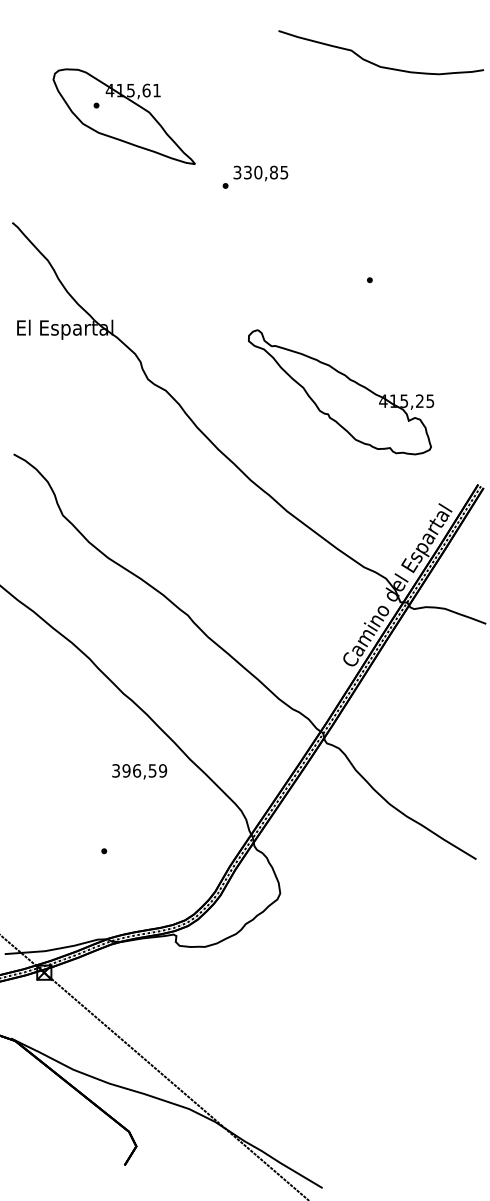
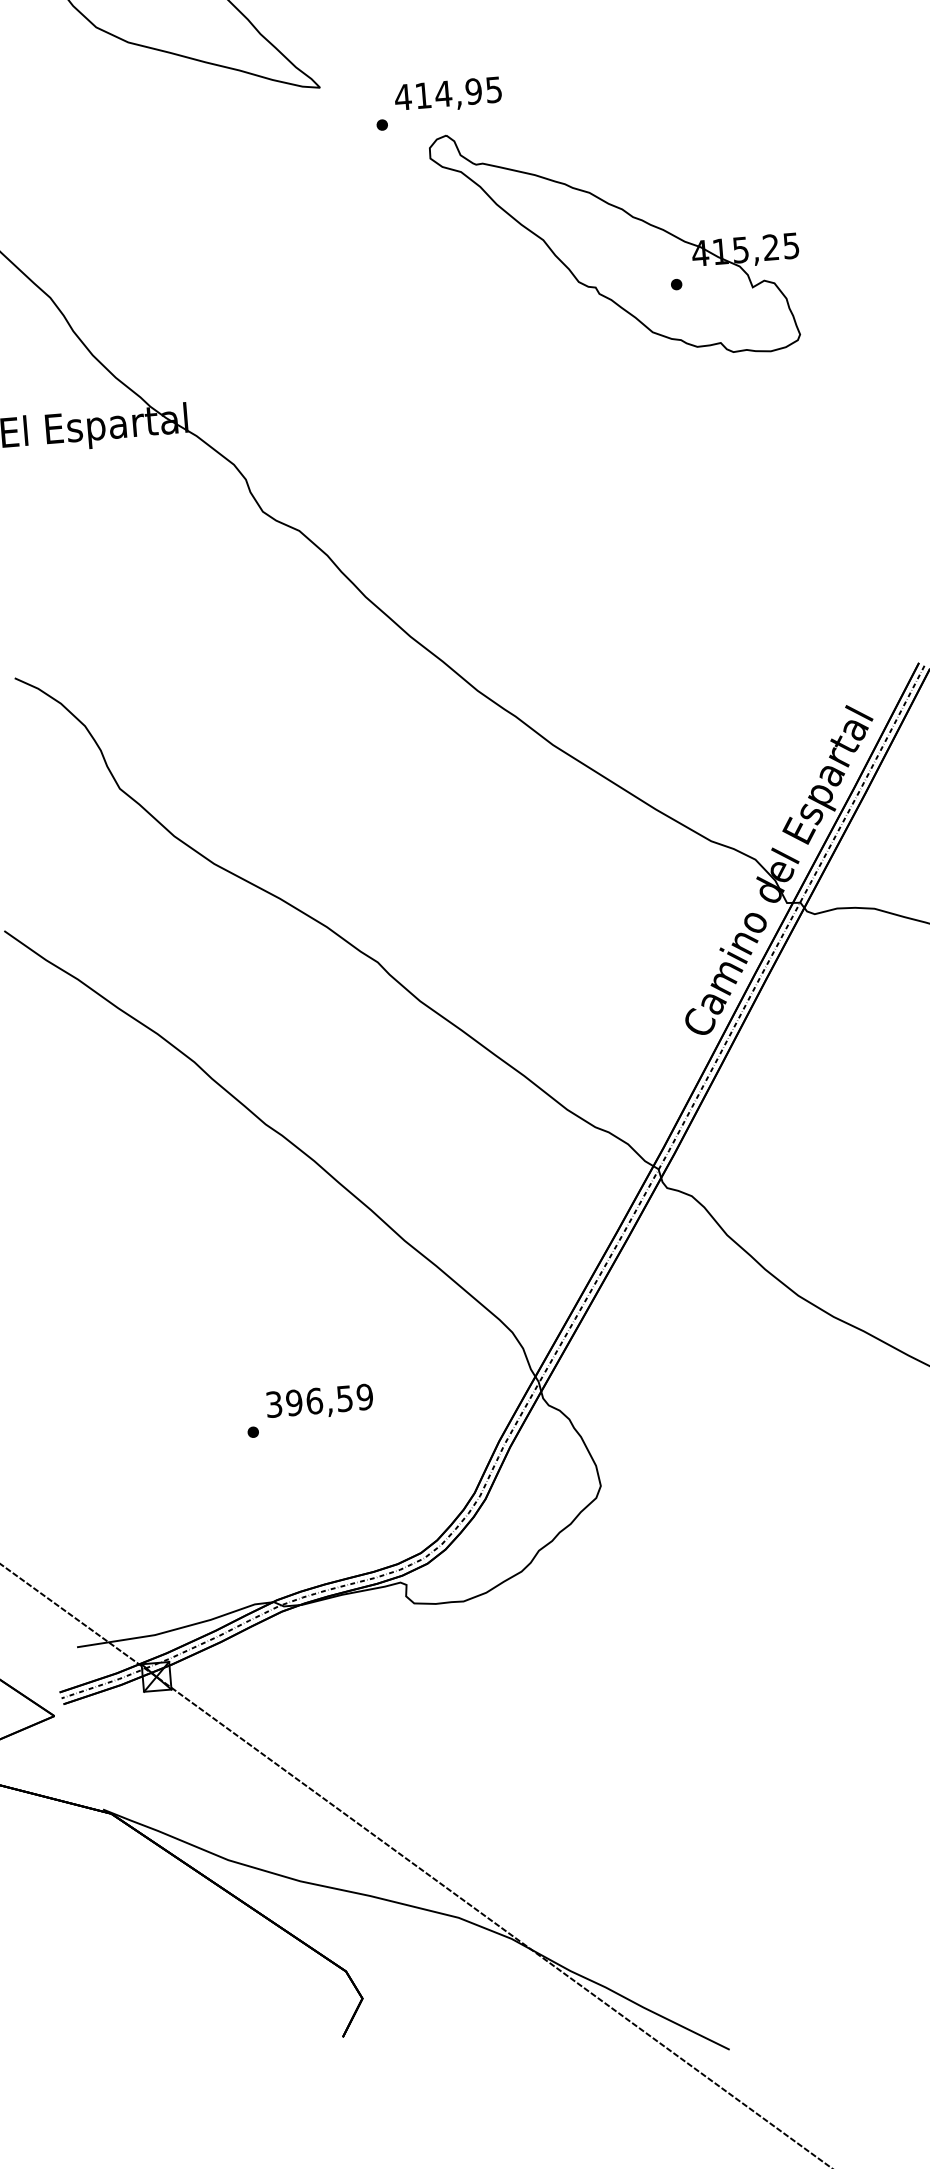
text: (255, 172) -> (438, 94), 330,85 -> 414,95
part: (341, 392) -> (617, 243), moved
text: (139, 771) -> (319, 1401), moved

